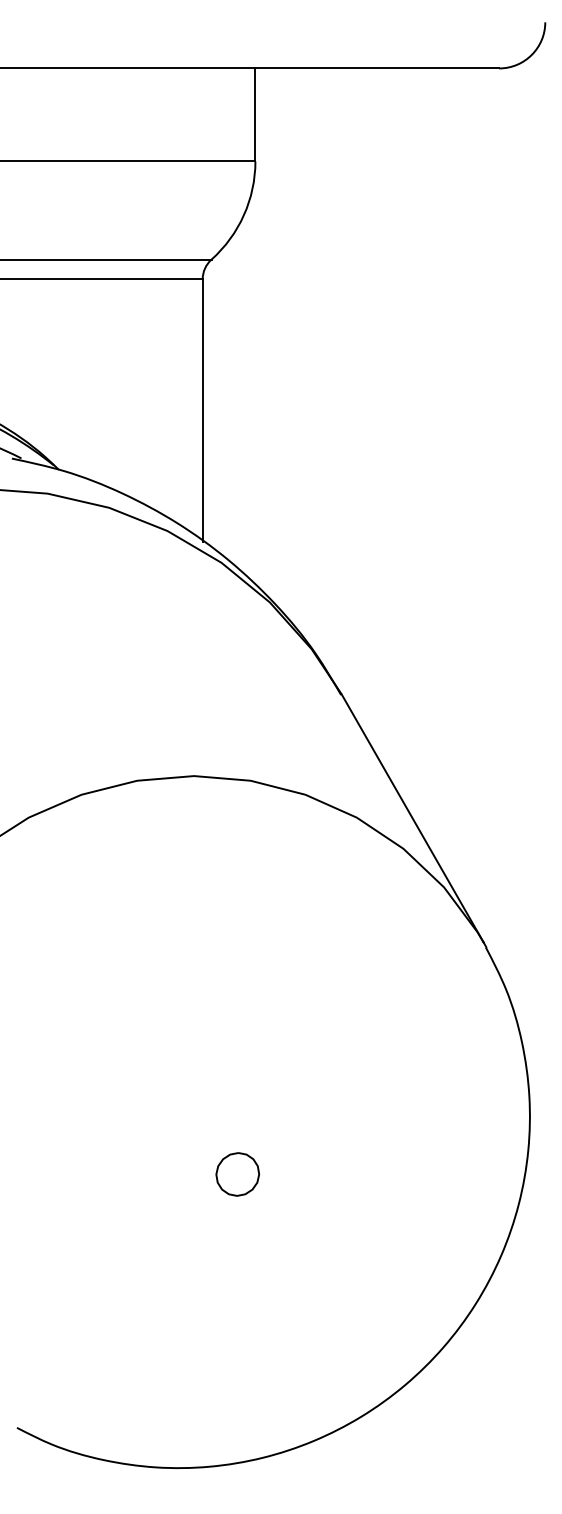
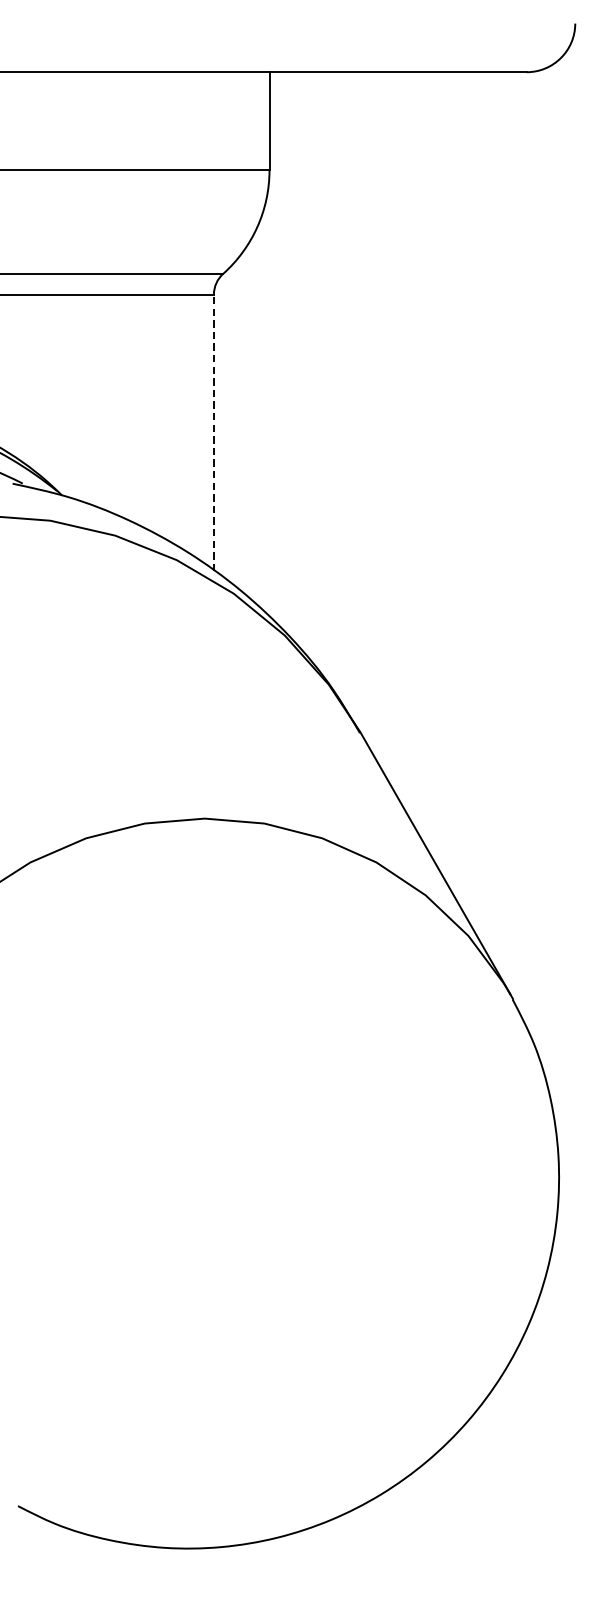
line: (202, 409) -> (213, 431), solid -> dashed
part: (237, 1174) -> (250, 1238), removed

